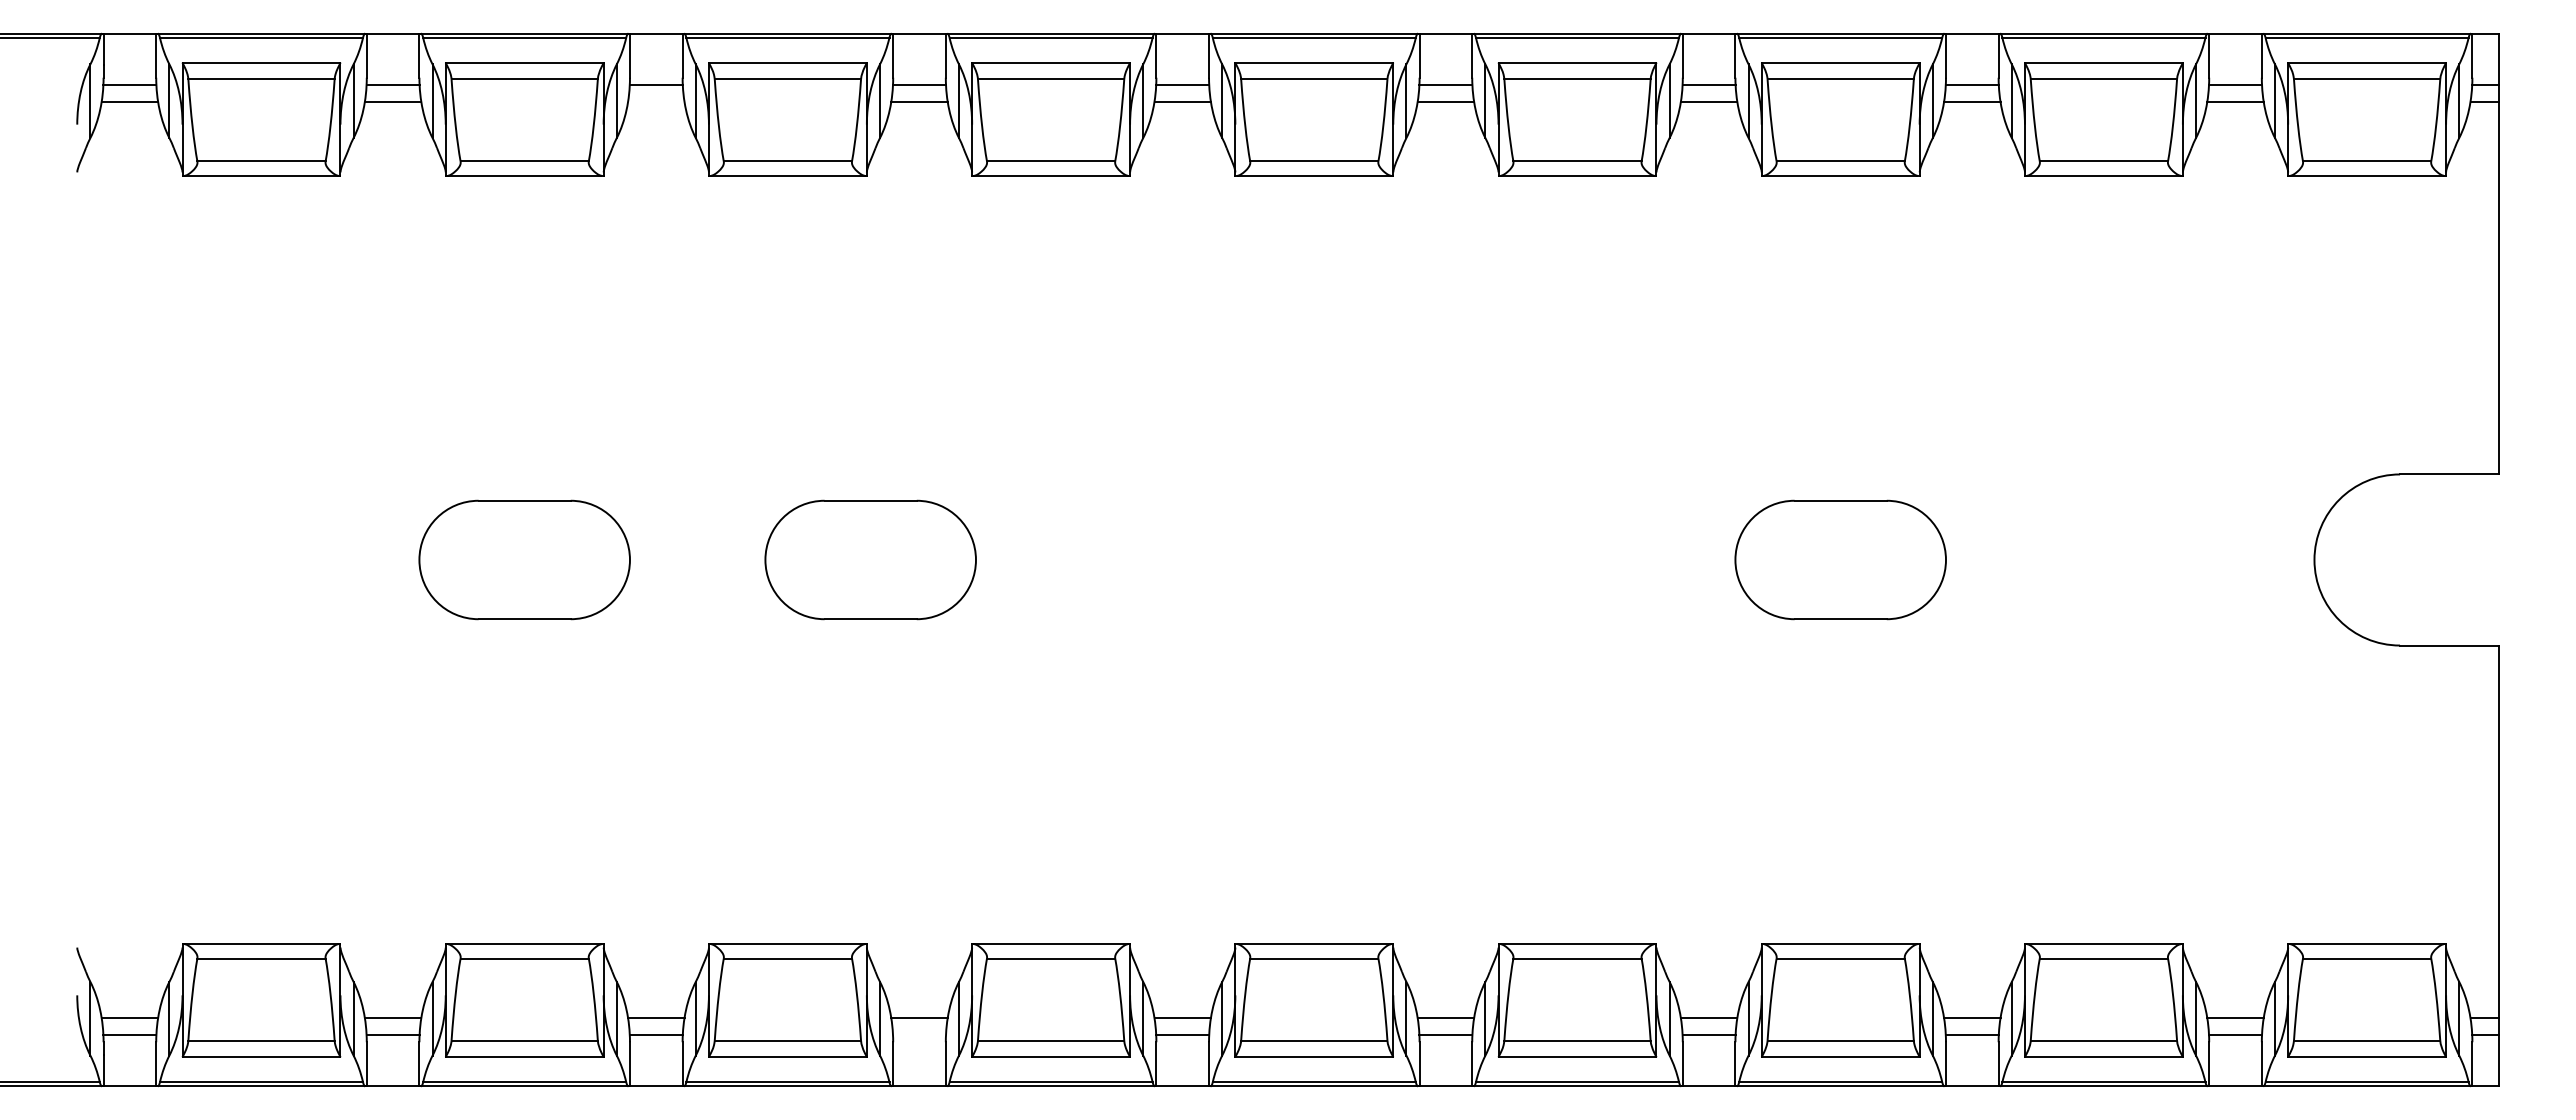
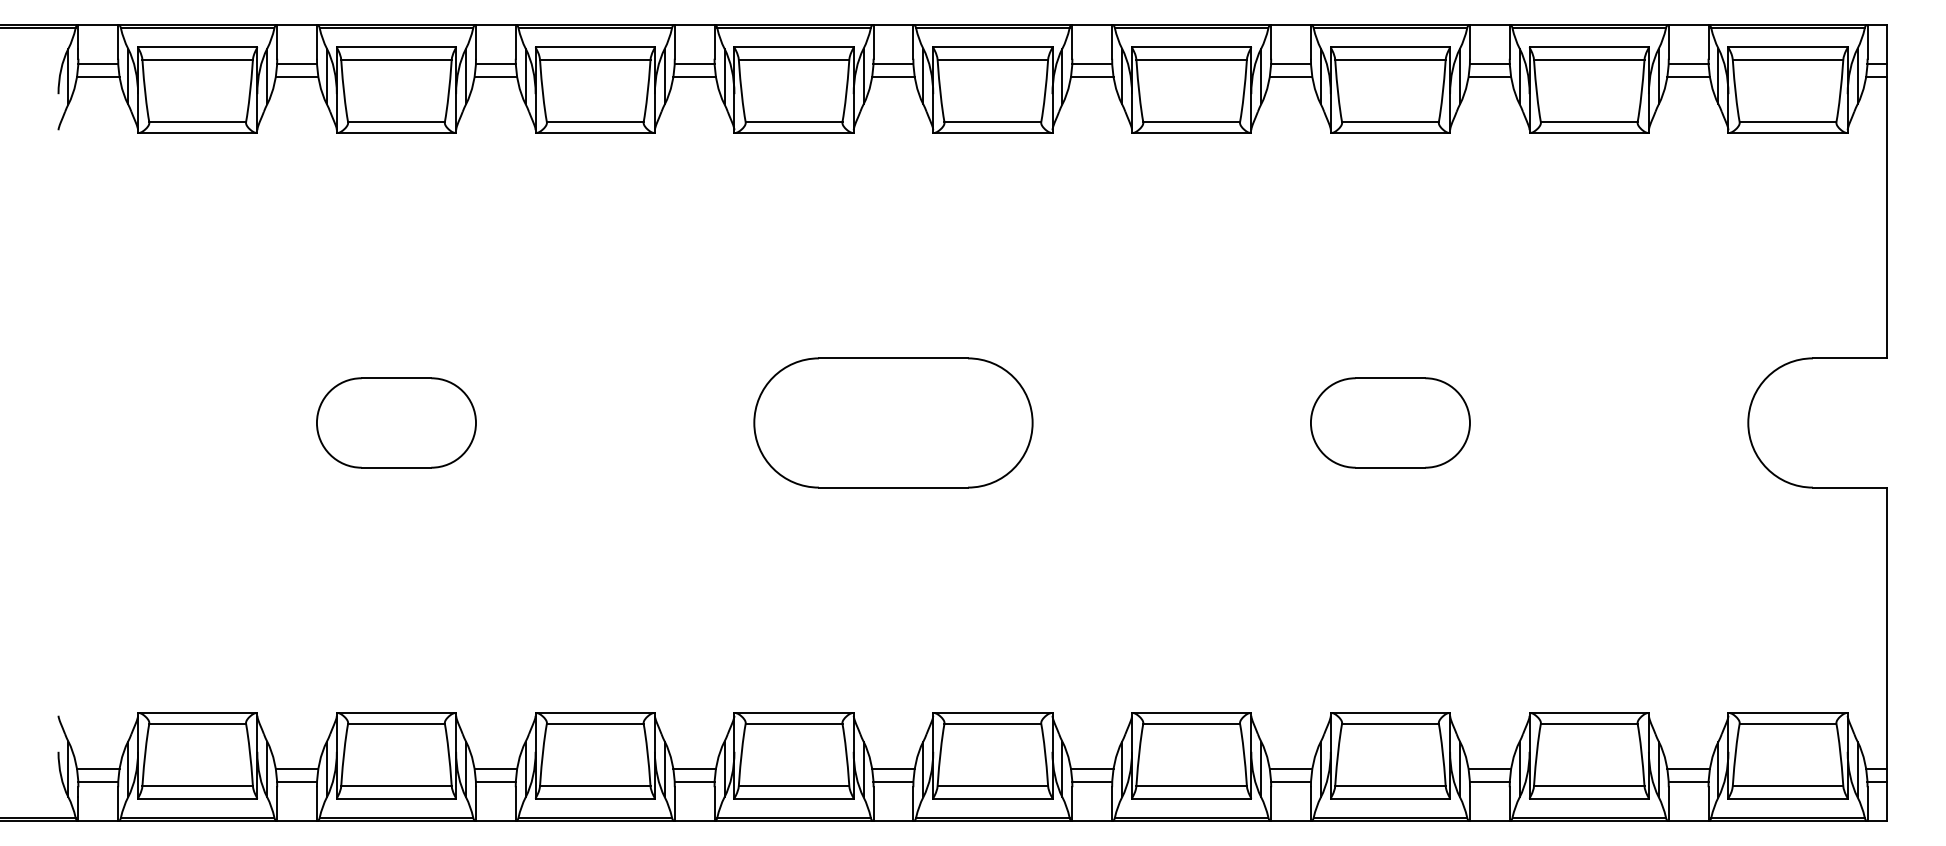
line: (656, 102) -> (496, 77), added
part: (870, 559) -> (657, 422), removed
part: (1182, 559) -> (893, 422), added
line: (919, 1035) -> (694, 782), added

